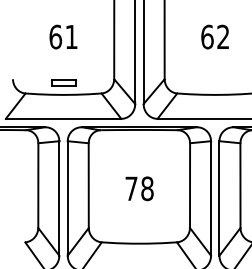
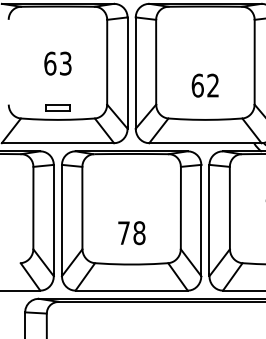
text: (71, 36) -> (65, 63), 61 -> 63
text: (214, 36) -> (204, 85), moved
text: (139, 189) -> (131, 233), moved

